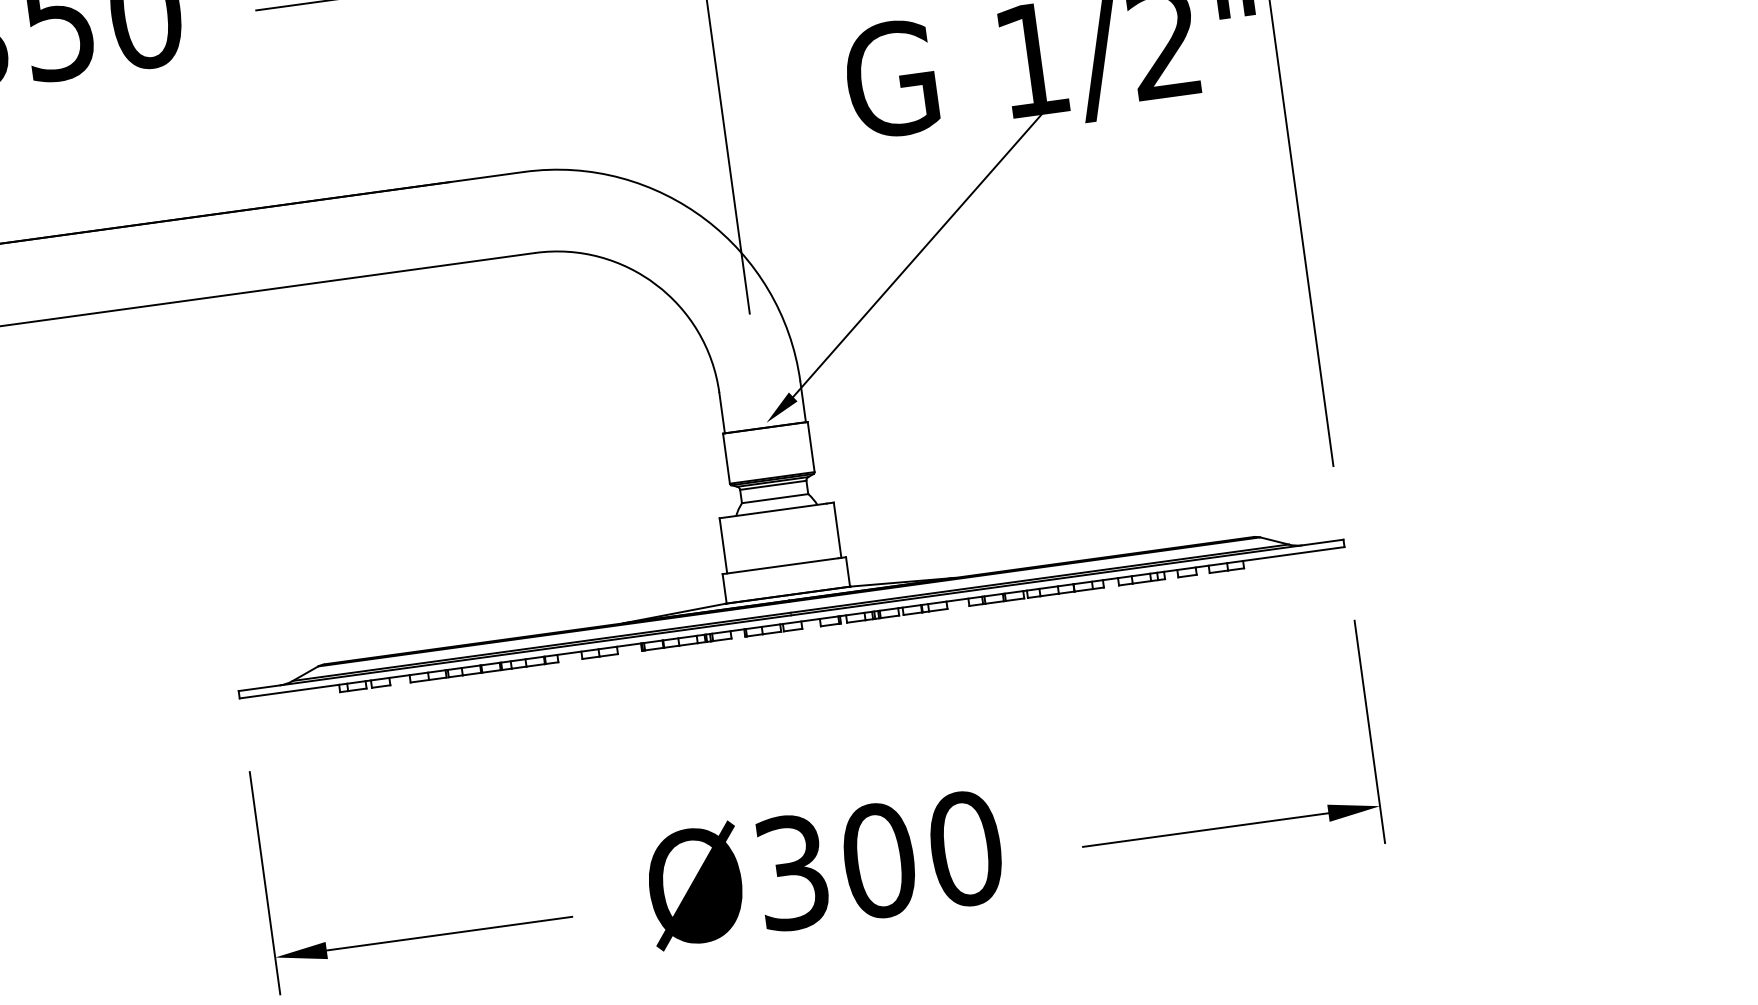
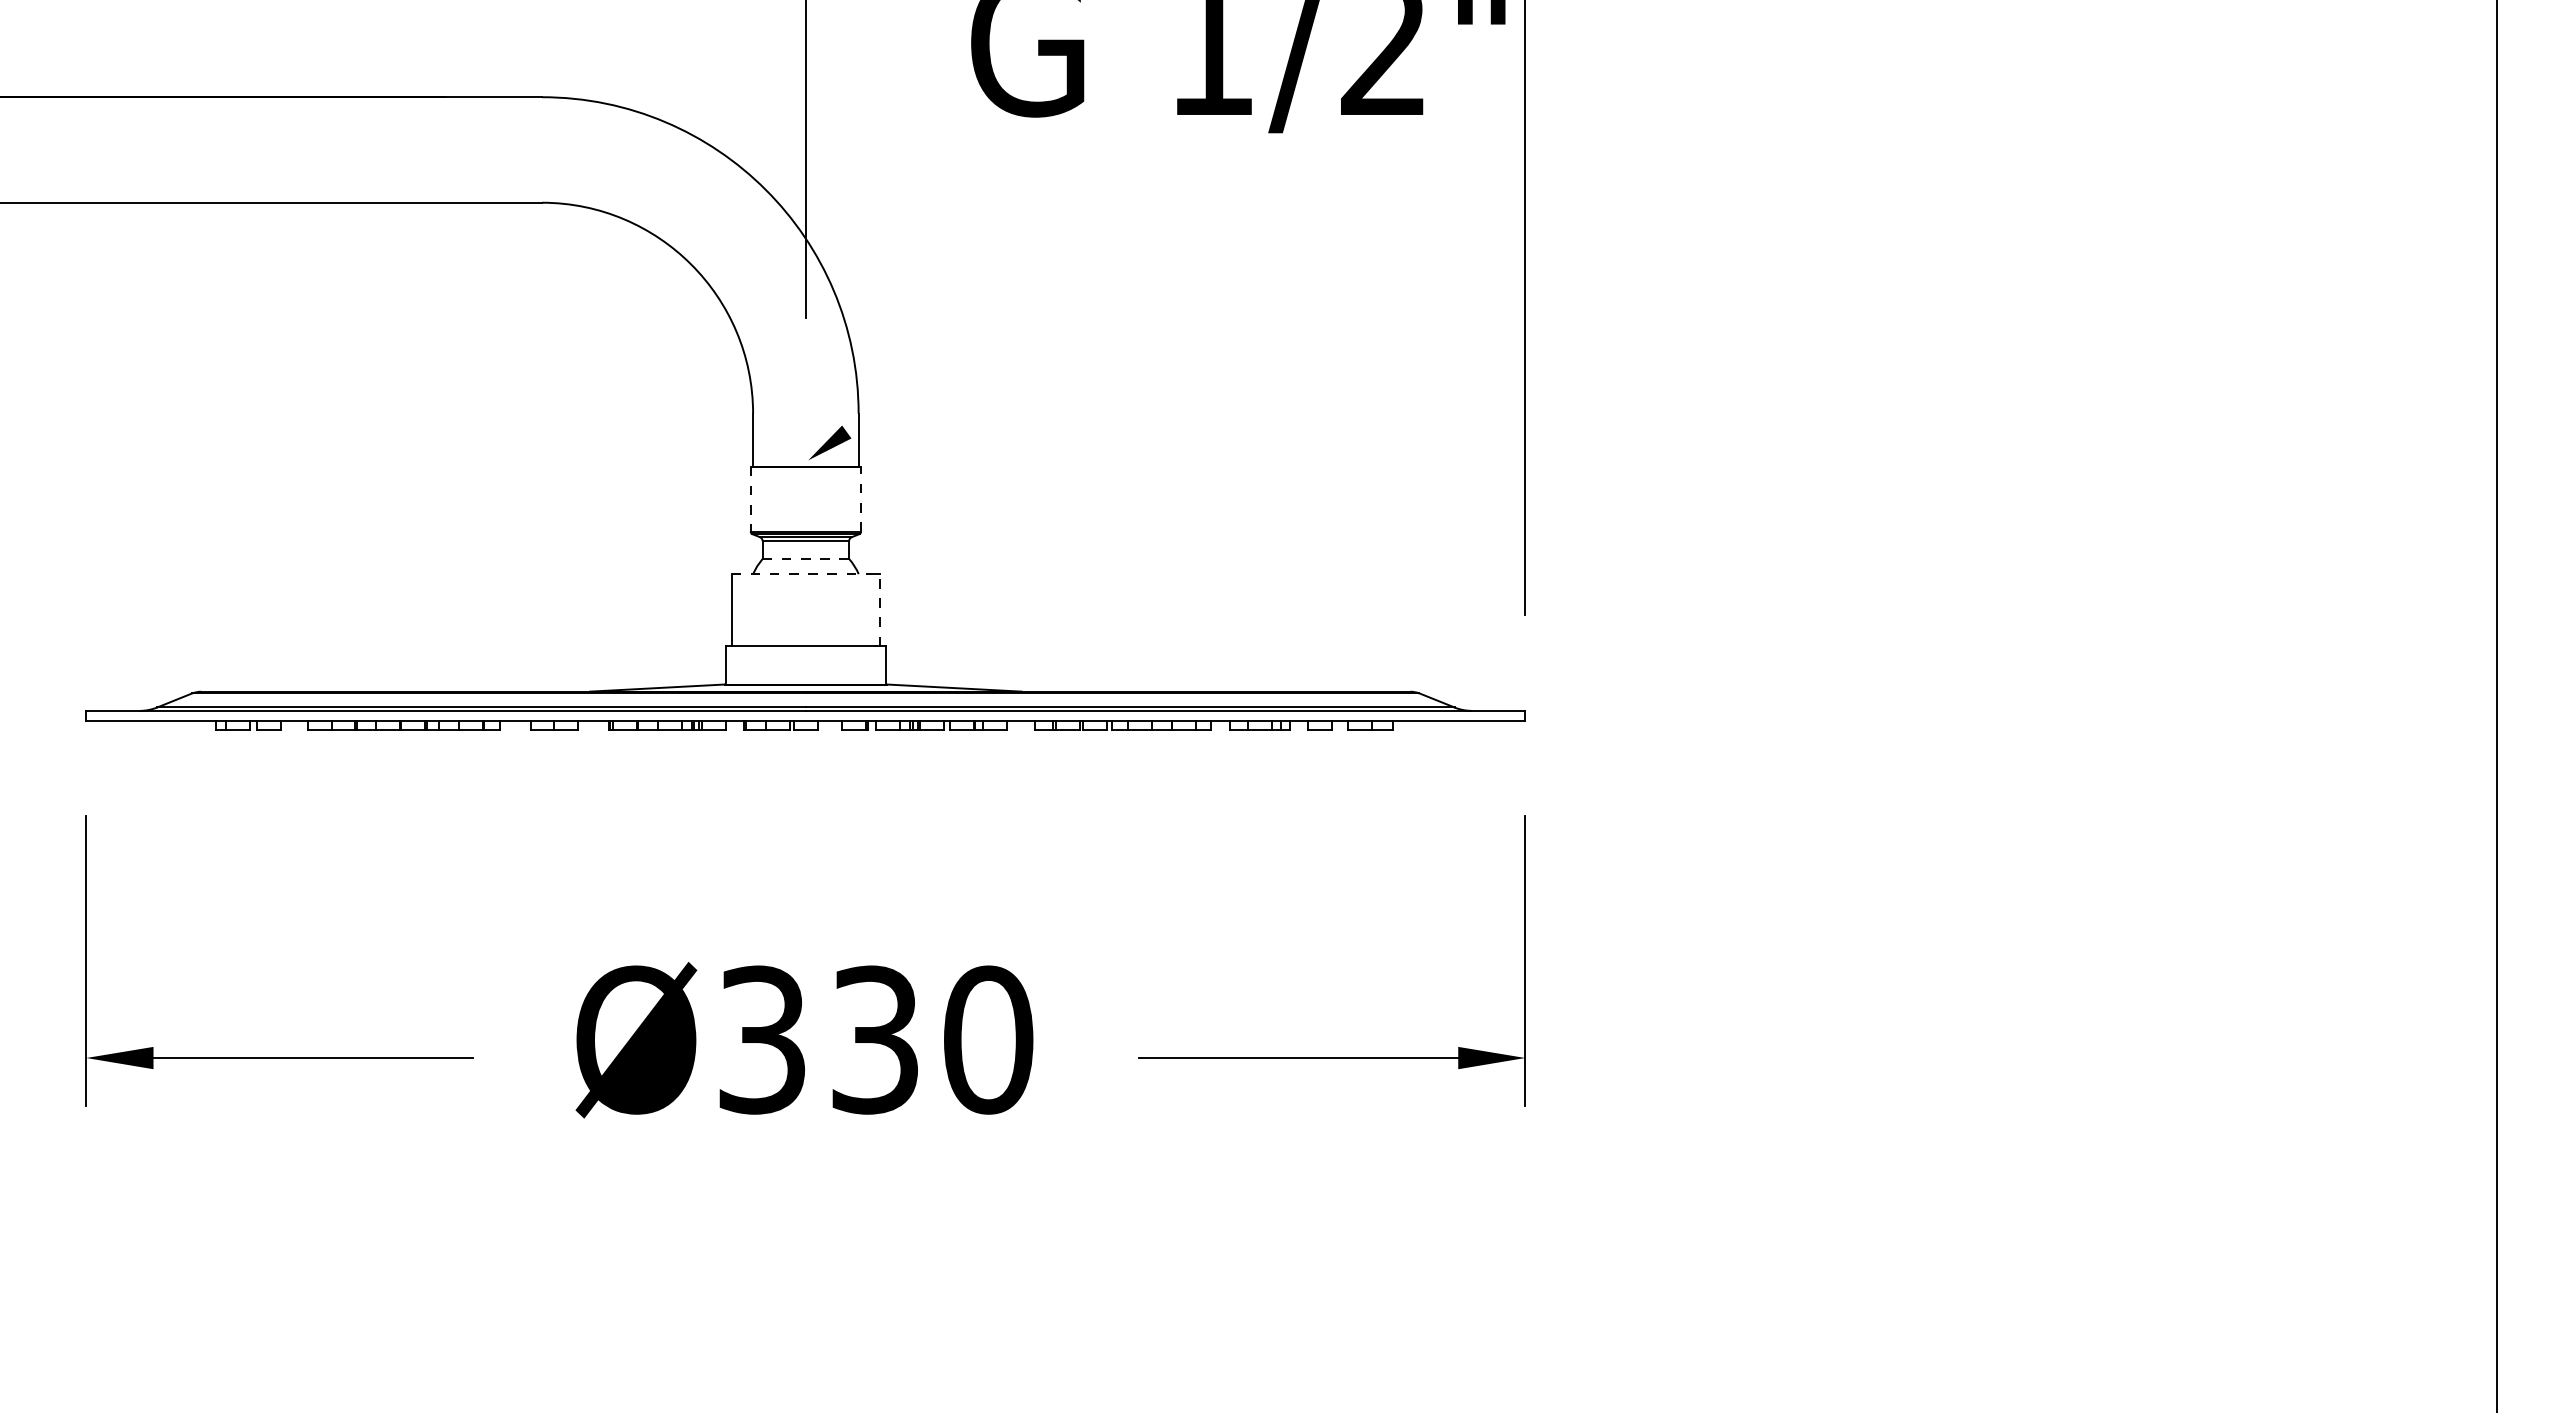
line: (921, 250) -> (1036, 267), removed
line: (811, 447) -> (861, 499), solid -> dashed
line: (726, 458) -> (750, 499), solid -> dashed
line: (775, 498) -> (806, 558), solid -> dashed
line: (773, 511) -> (801, 574), solid -> dashed
line: (837, 530) -> (880, 610), solid -> dashed
text: (879, 860) -> (875, 1039), Ø300 -> Ø330

